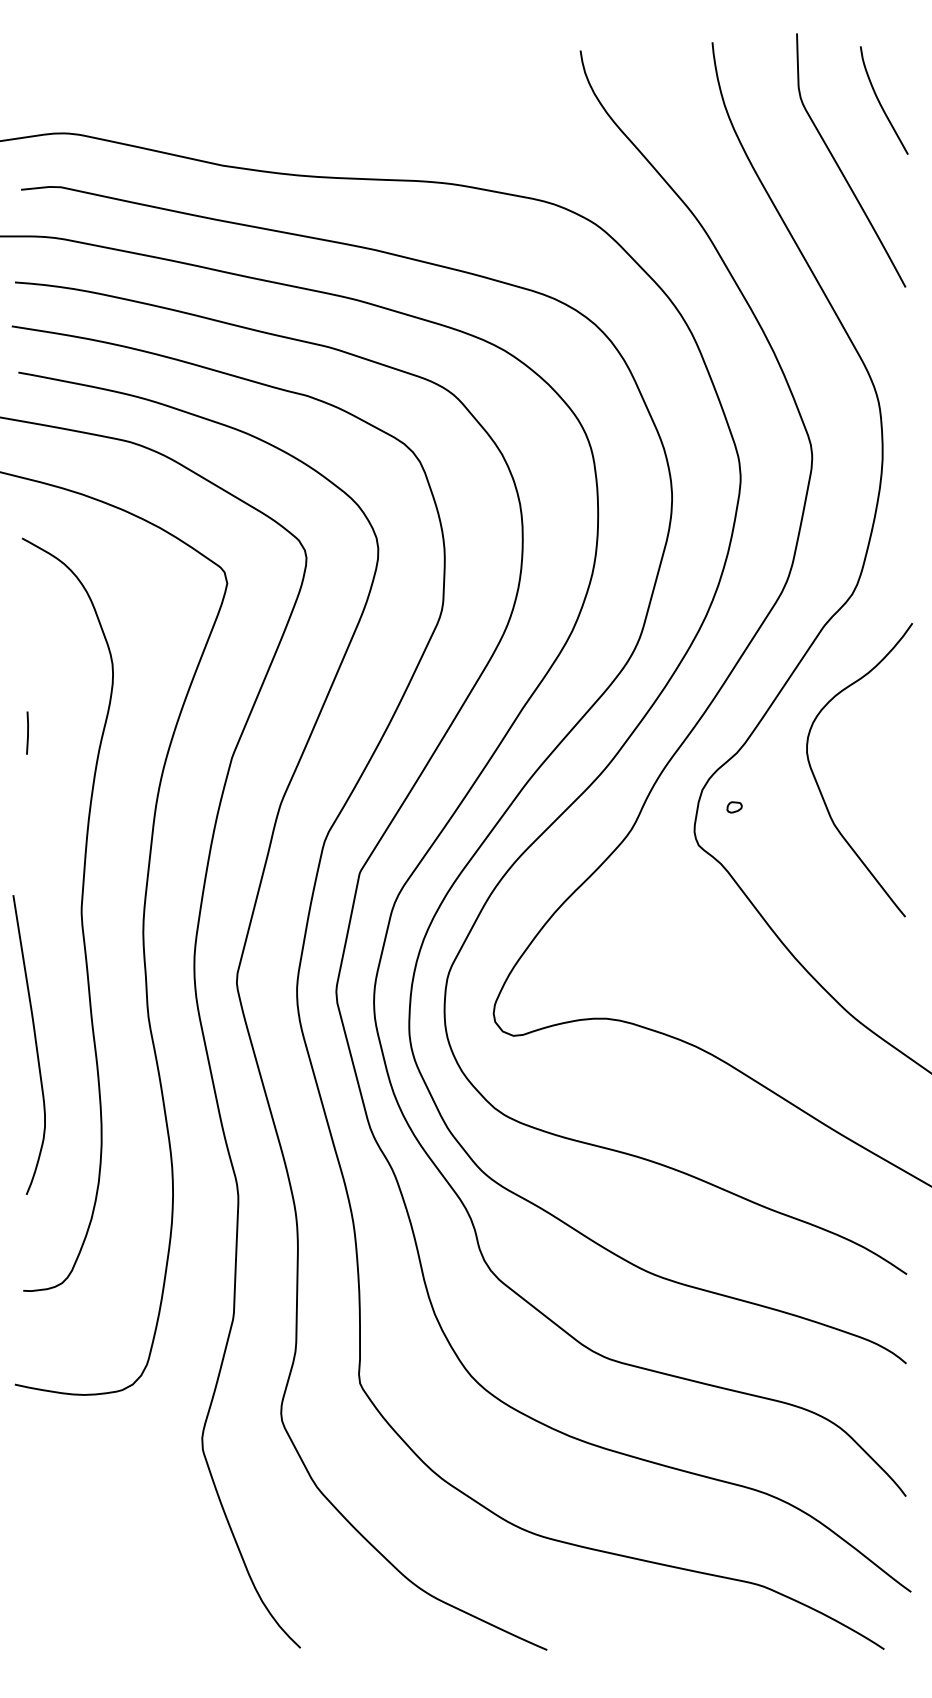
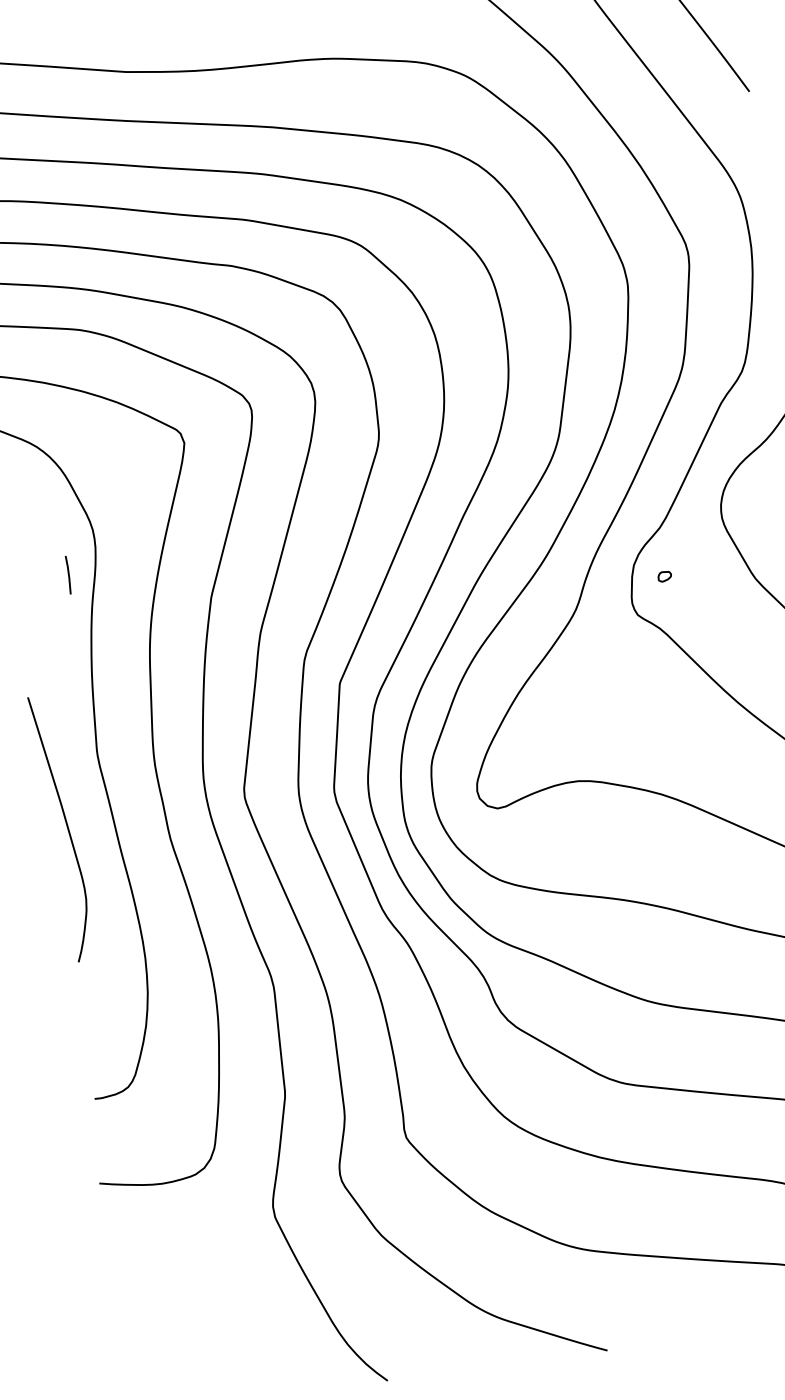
line: (27, 732) -> (68, 574), moved
curve: (35, 1044) -> (67, 827), moved

